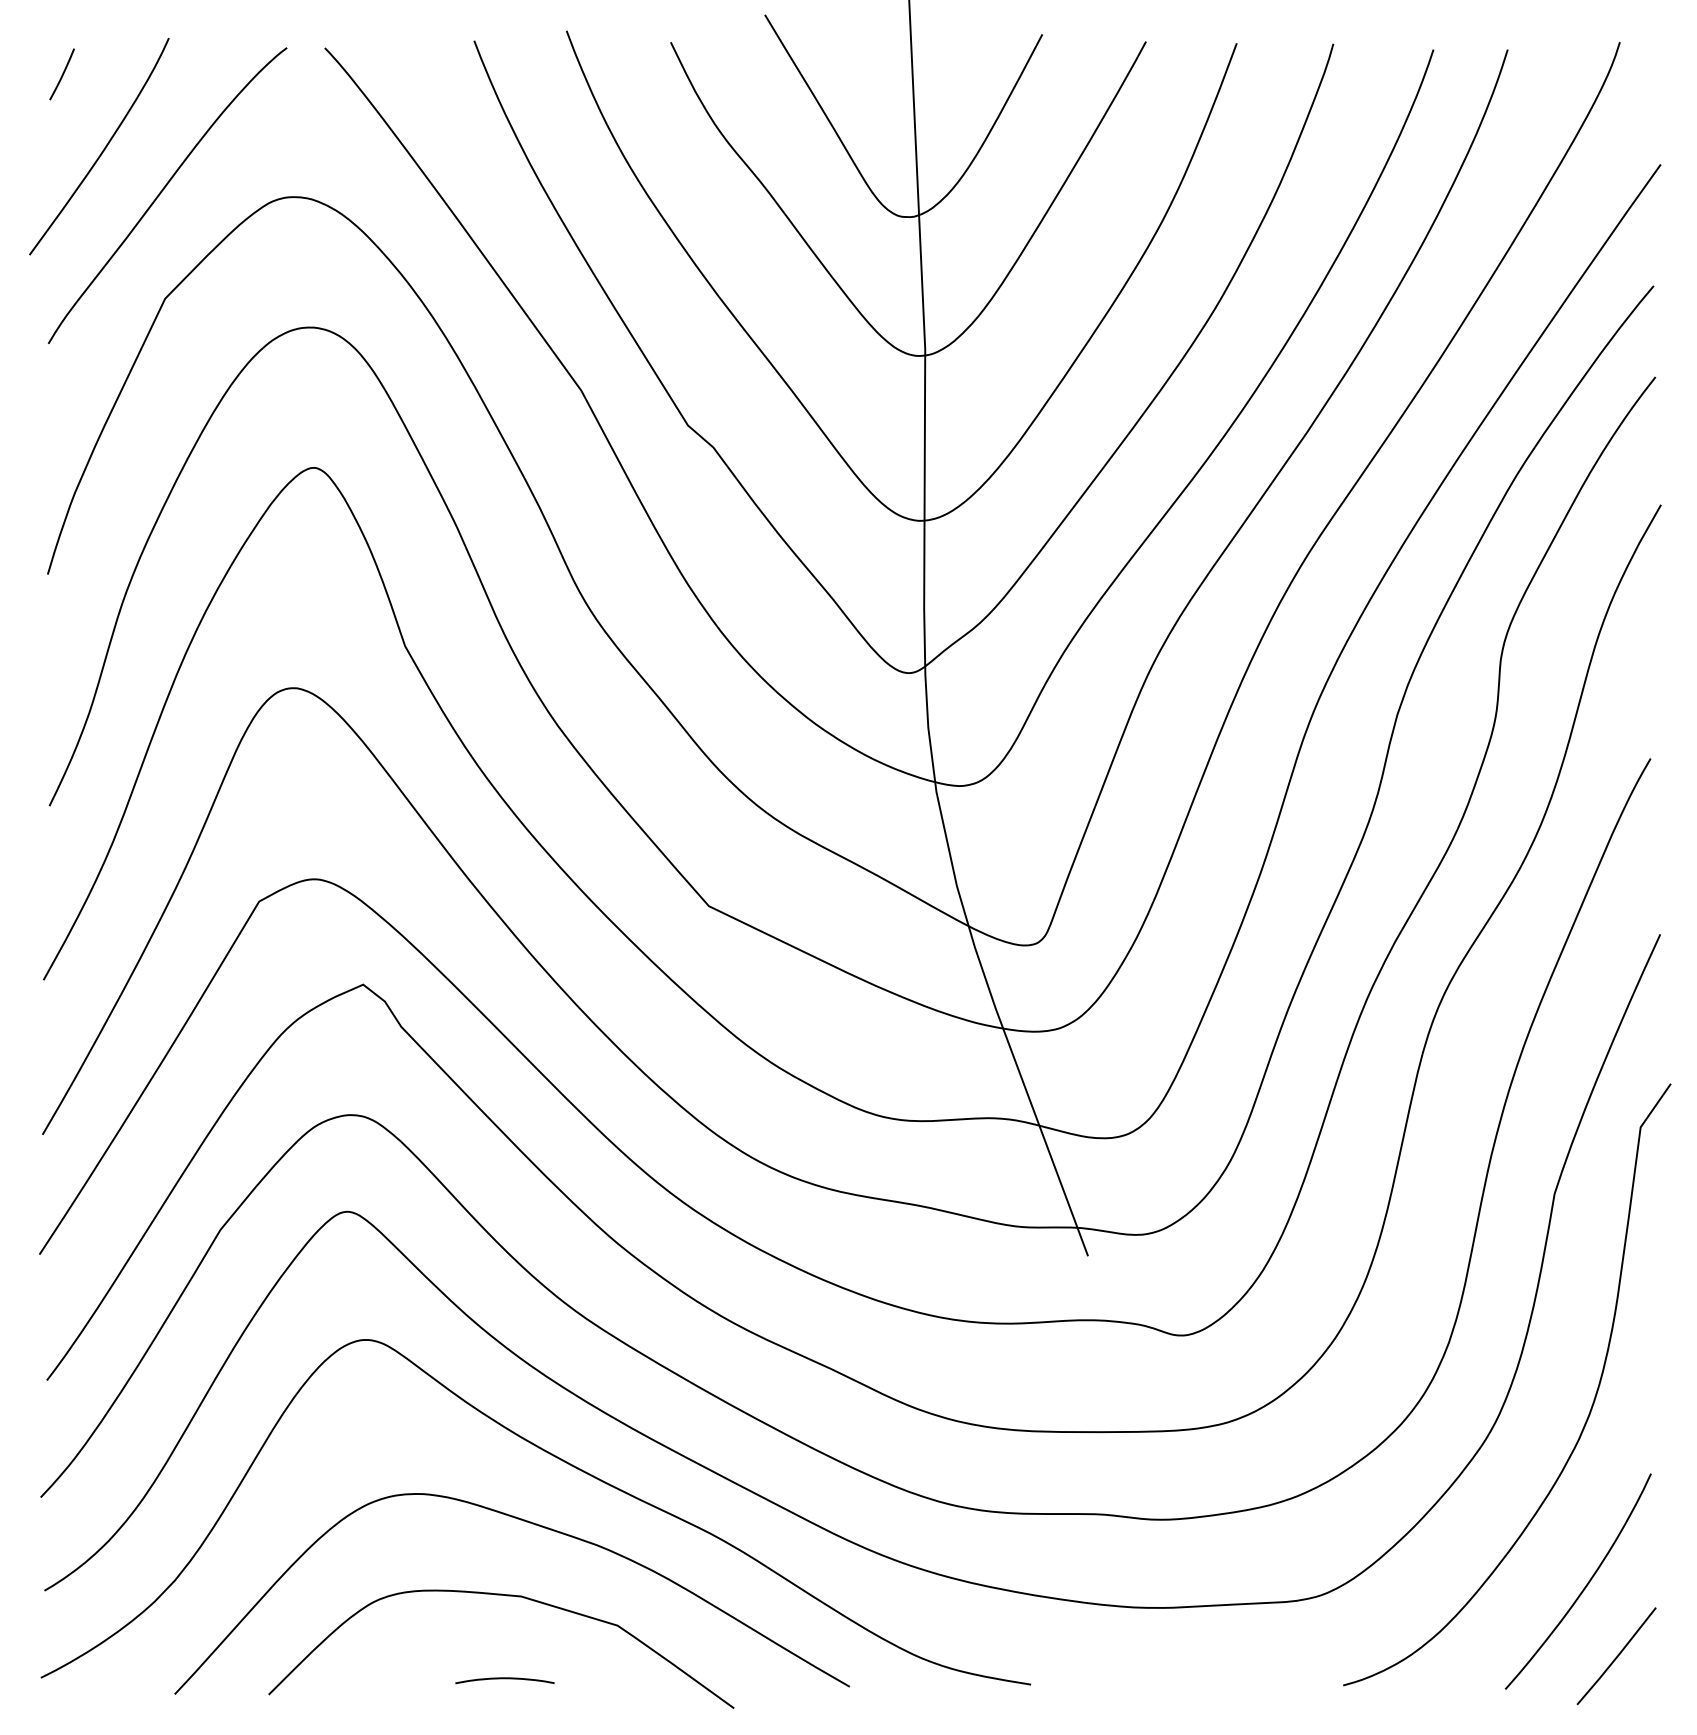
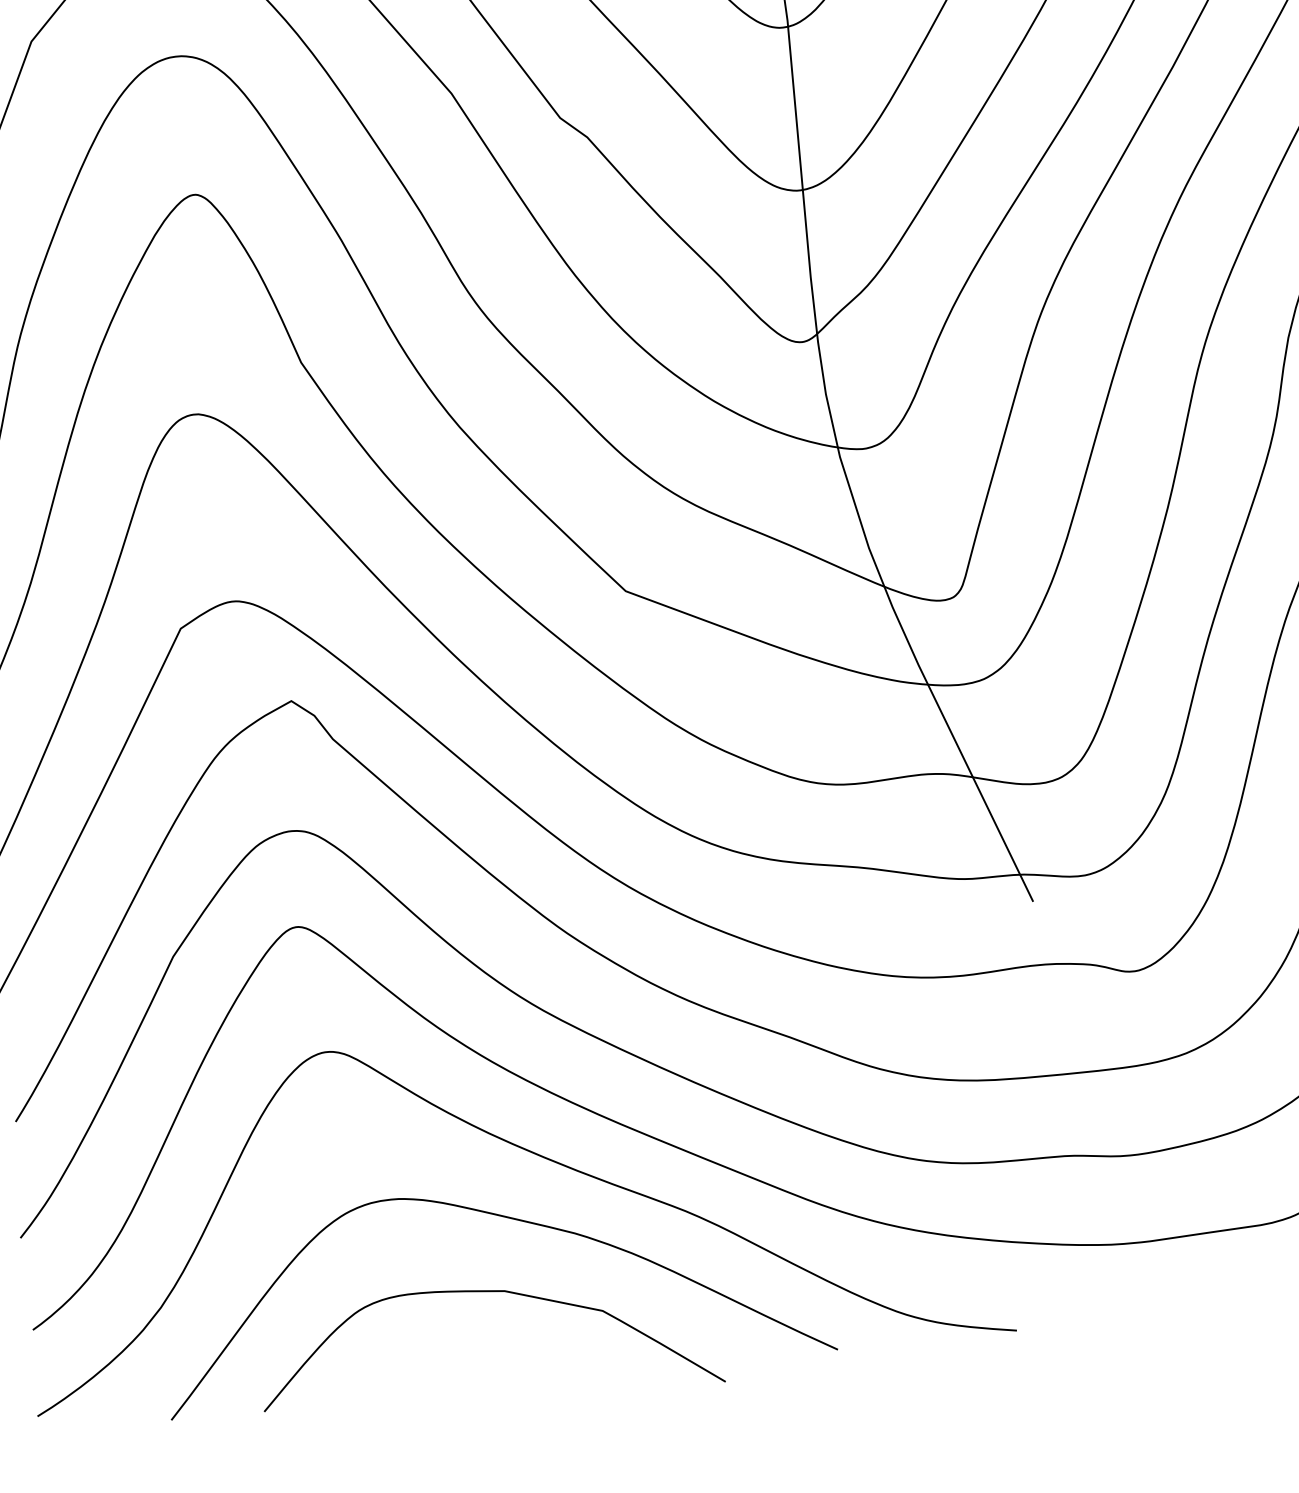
part: (504, 1680) -> (496, 1375), removed

